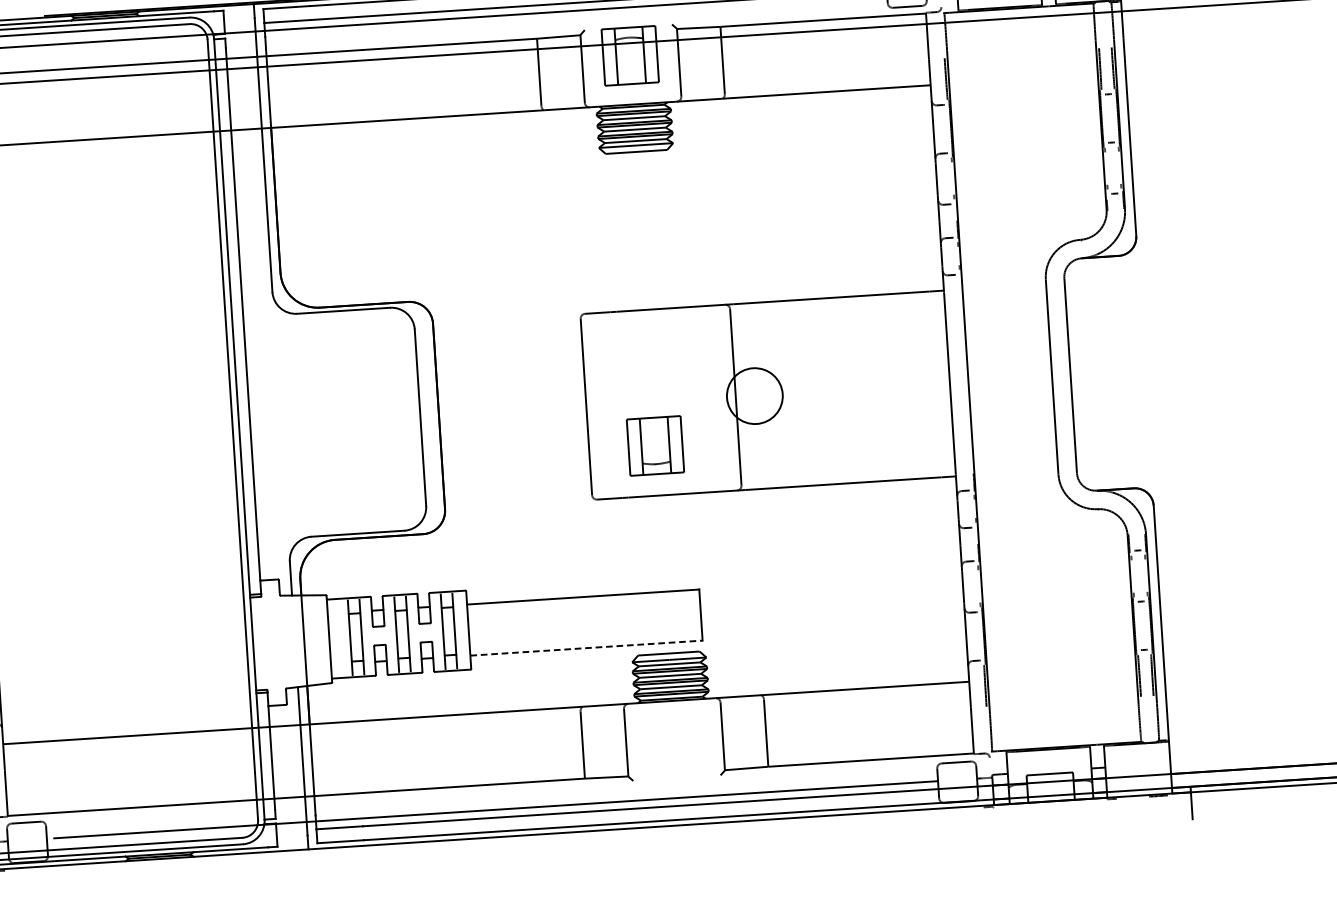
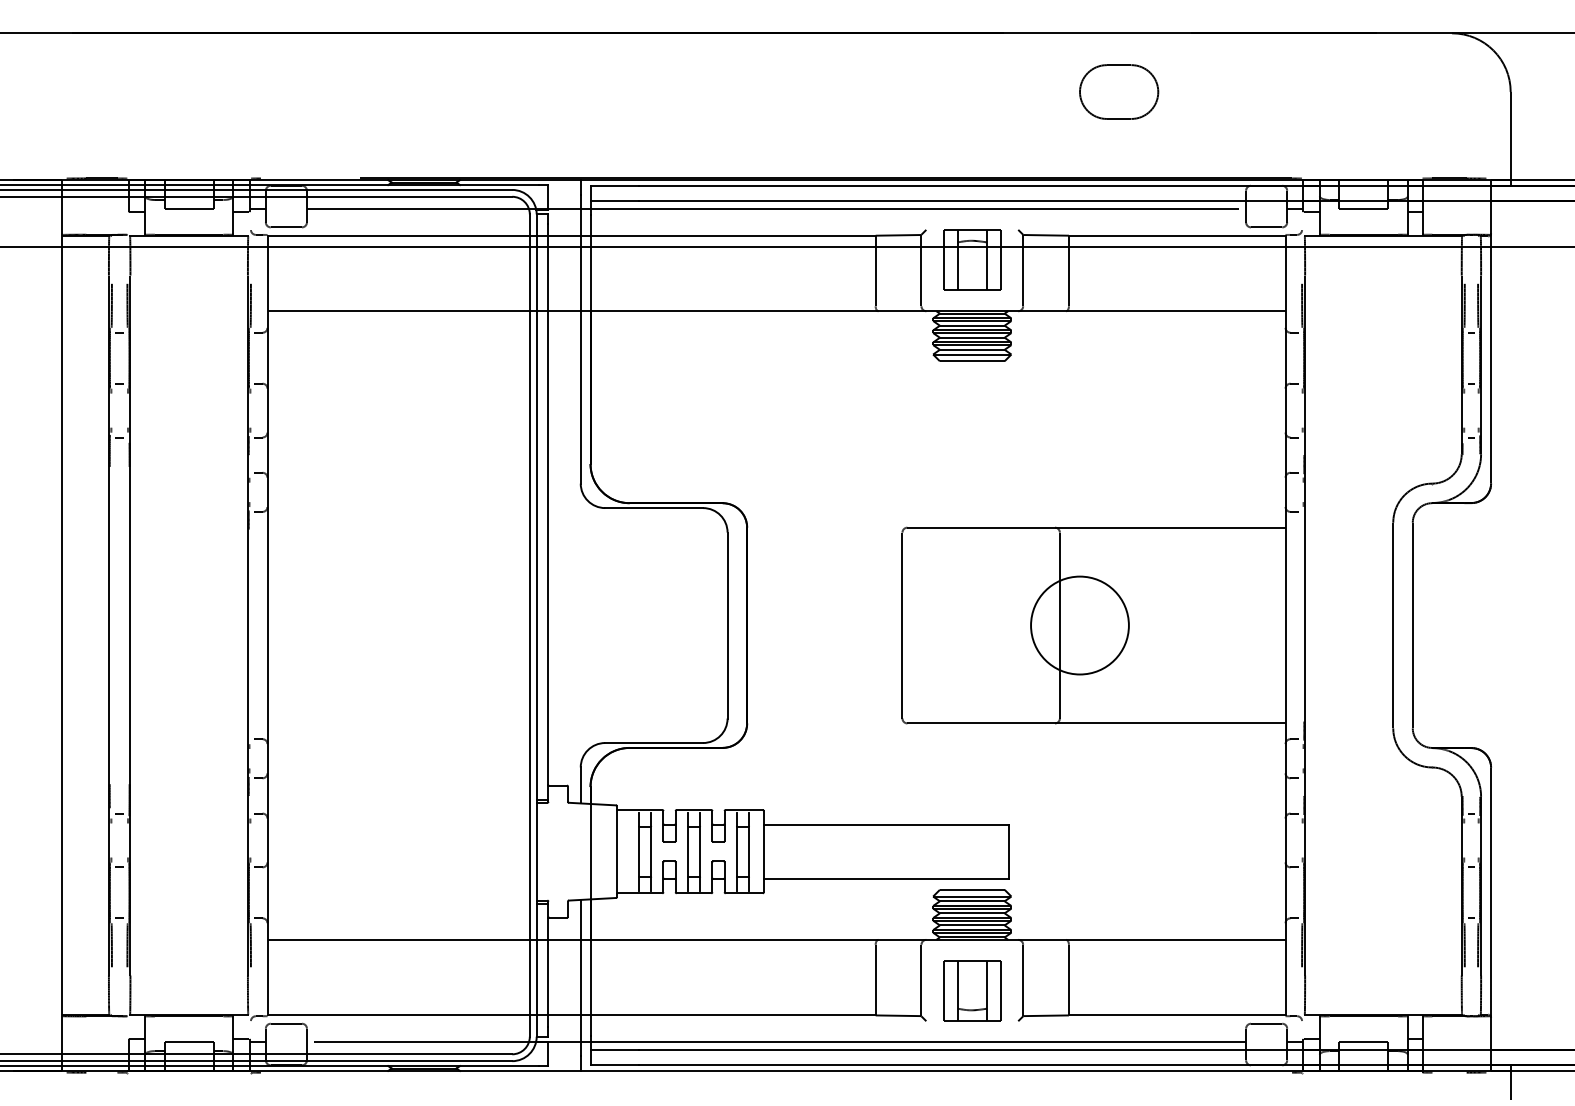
circle: (754, 396) -> (1079, 625), size x1.67
part: (655, 445) -> (972, 990), moved
line: (586, 648) -> (886, 878), dashed -> solid

